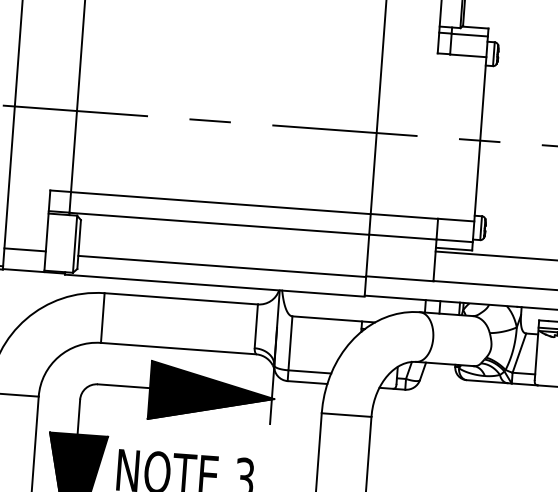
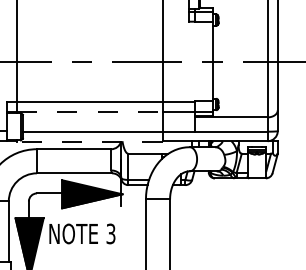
line: (218, 223) -> (89, 111), solid -> dashed
line: (214, 285) -> (89, 141), solid -> dashed

